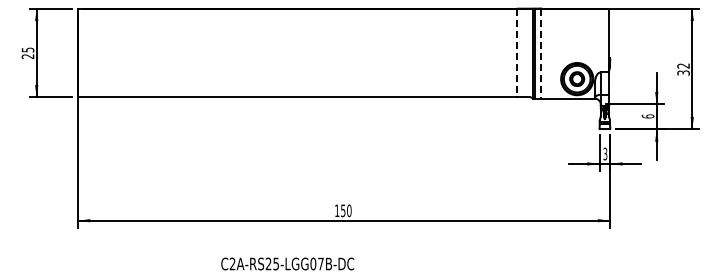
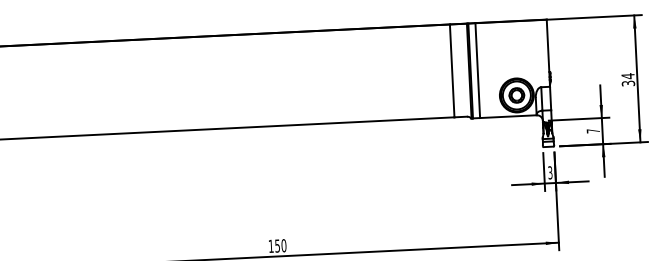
line: (517, 53) -> (452, 71), dashed -> solid
line: (541, 54) -> (478, 71), dashed -> solid
text: (683, 65) -> (627, 75), 32 -> 34
text: (648, 116) -> (593, 131), 6 -> 7

